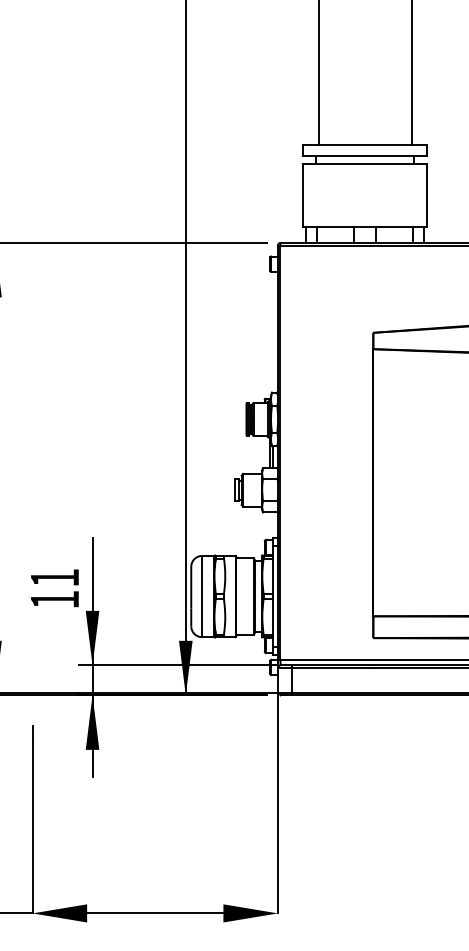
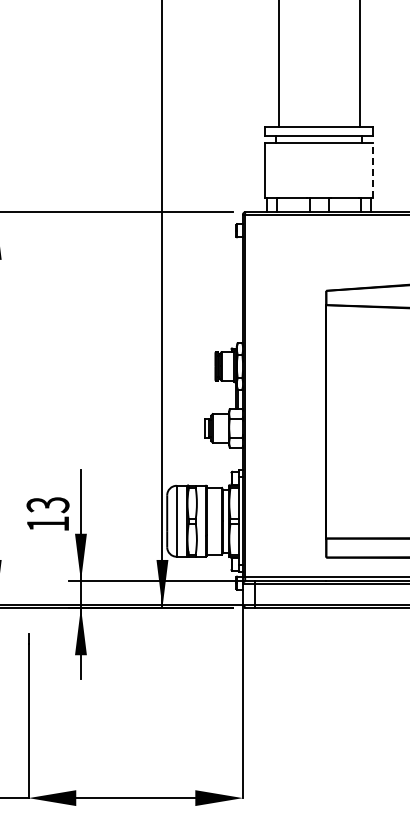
line: (427, 195) -> (373, 170), solid -> dashed
text: (54, 578) -> (47, 505), 11 -> 13

